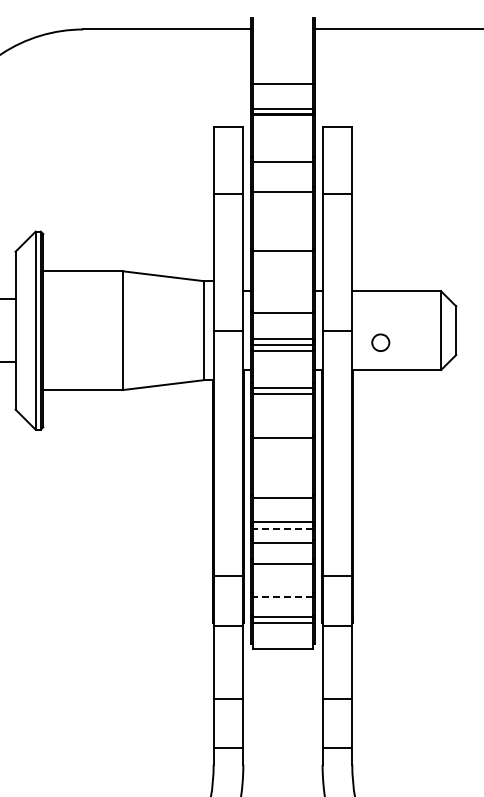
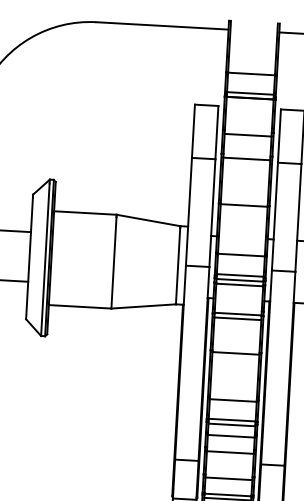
line: (282, 528) -> (231, 424), dashed -> solid
line: (282, 596) -> (228, 478), dashed -> solid

